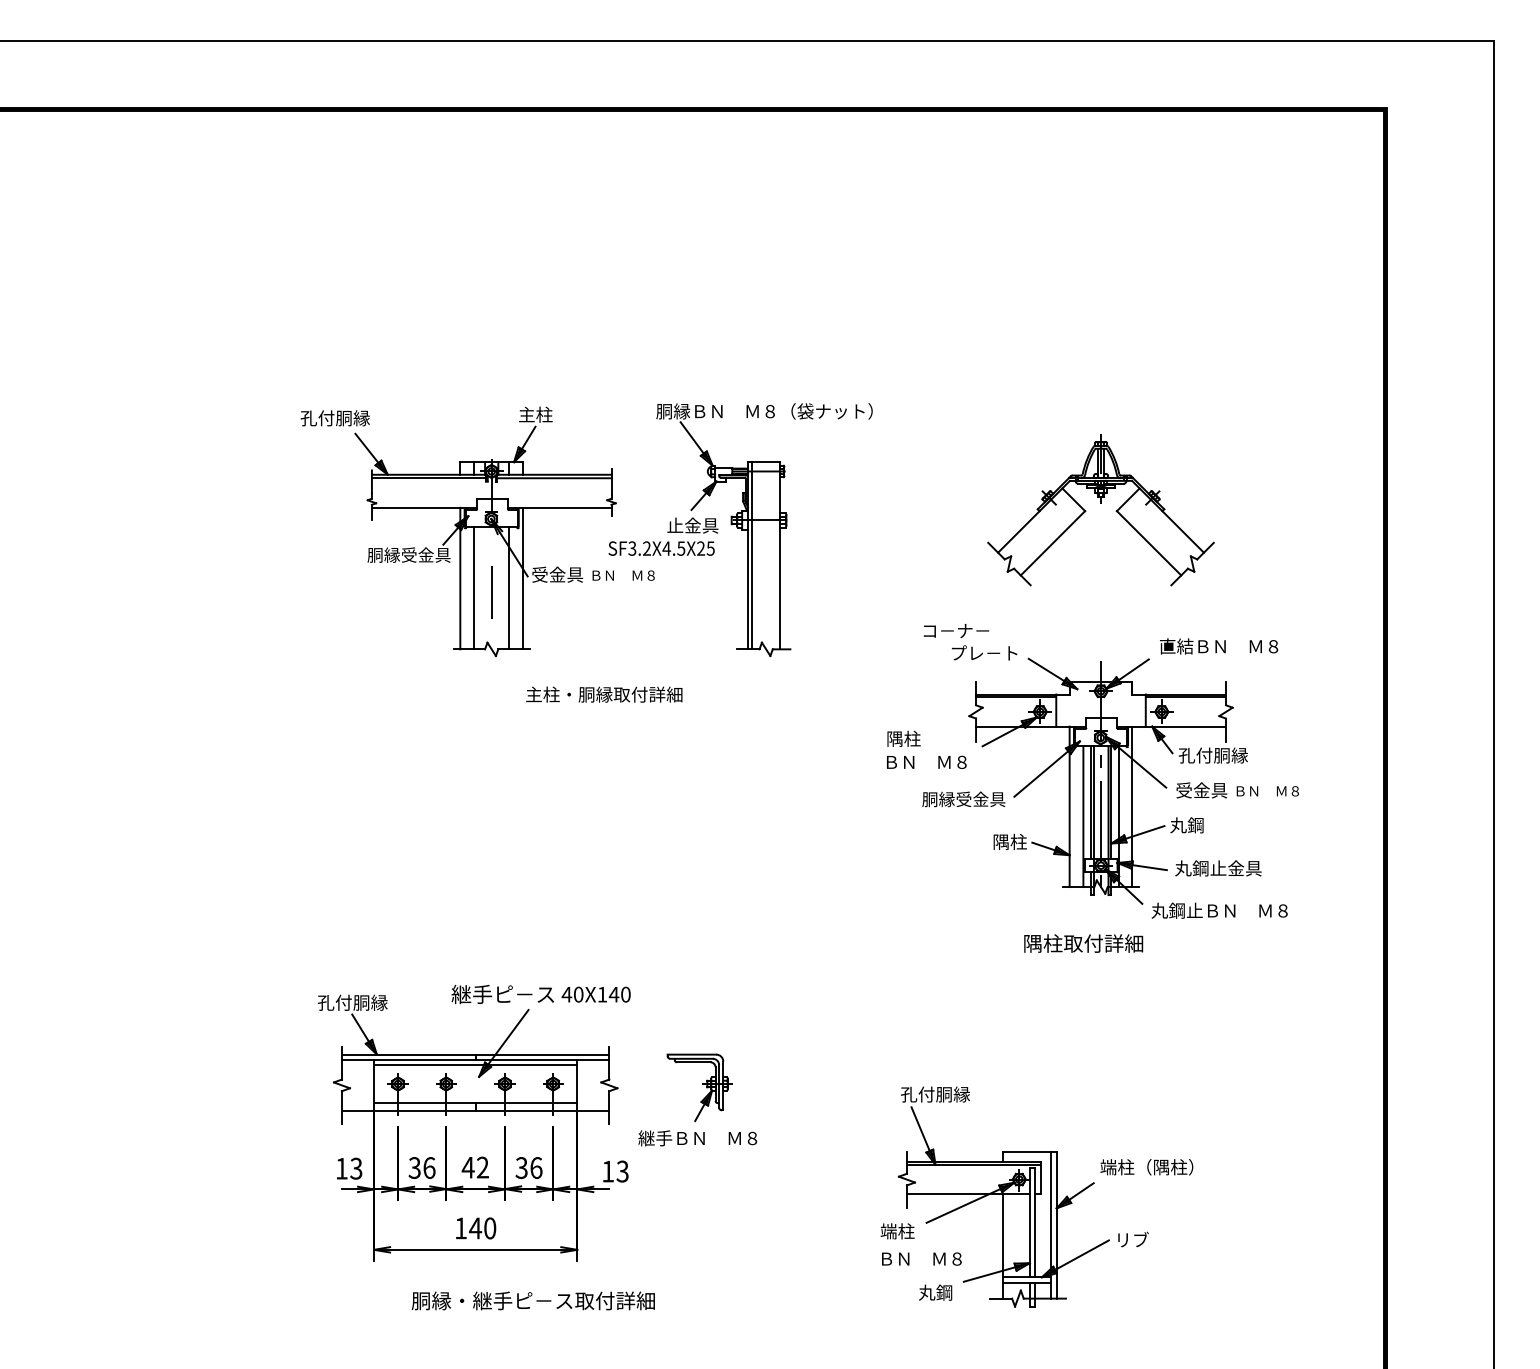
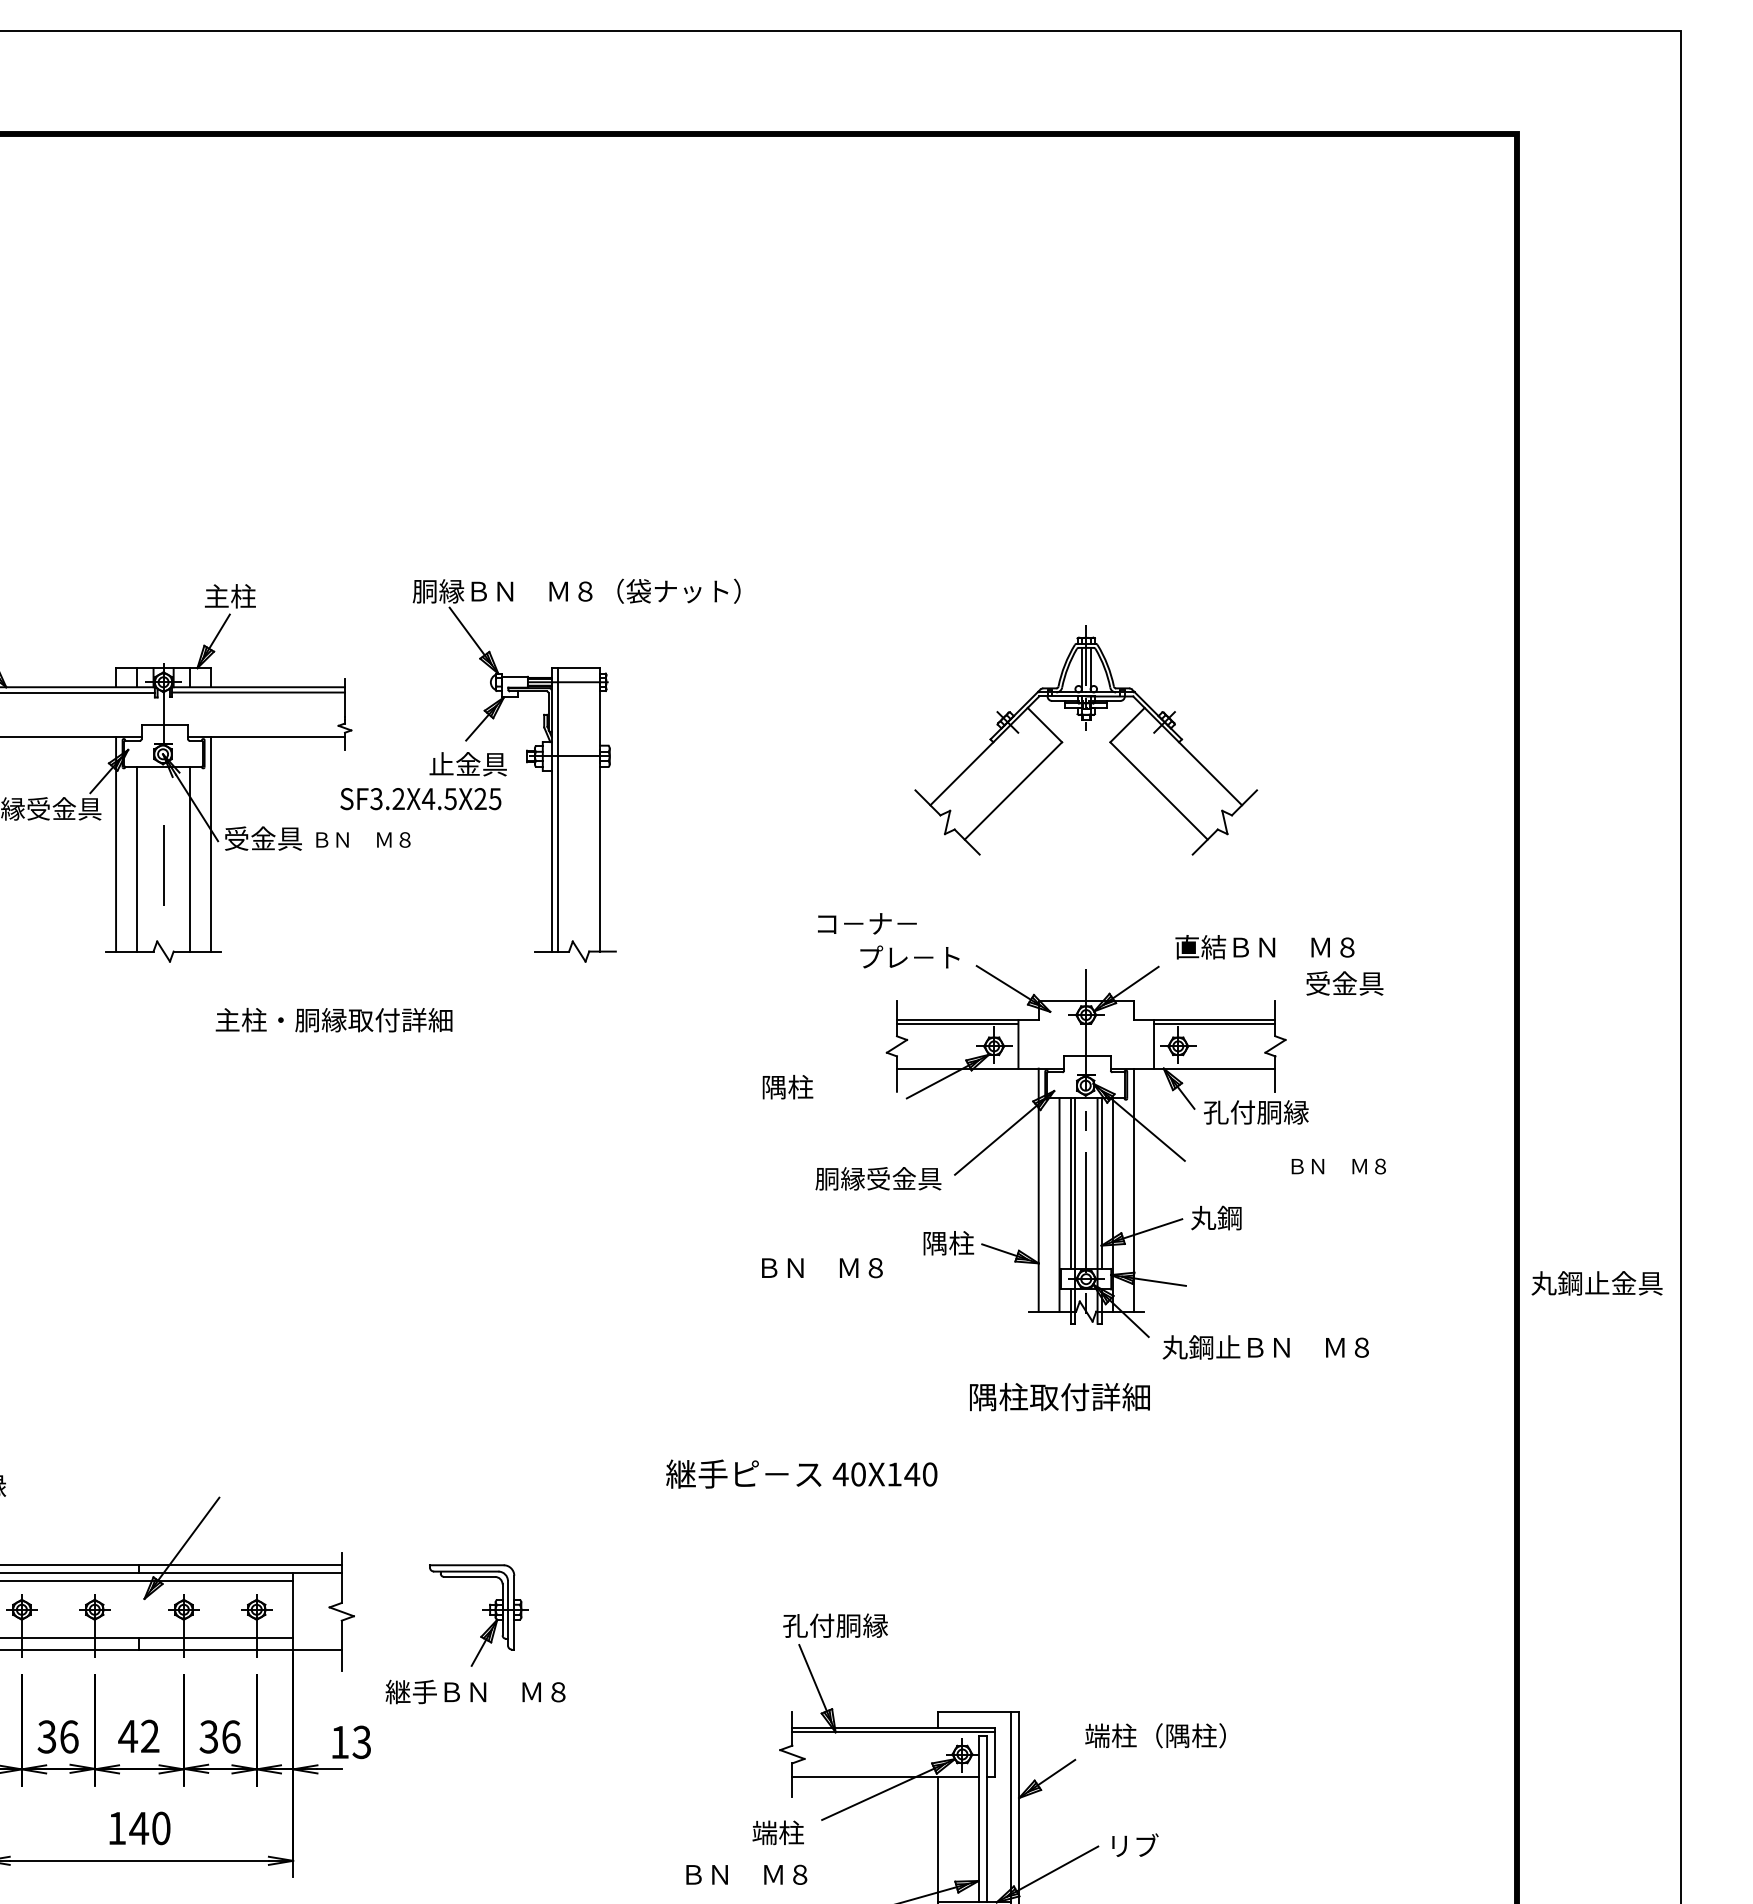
text: (926, 761) -> (821, 1266), moved
text: (1201, 790) -> (1344, 983), moved
text: (1218, 868) -> (1597, 1283), moved
text: (540, 994) -> (800, 1474), moved
text: (921, 1258) -> (746, 1873), moved

